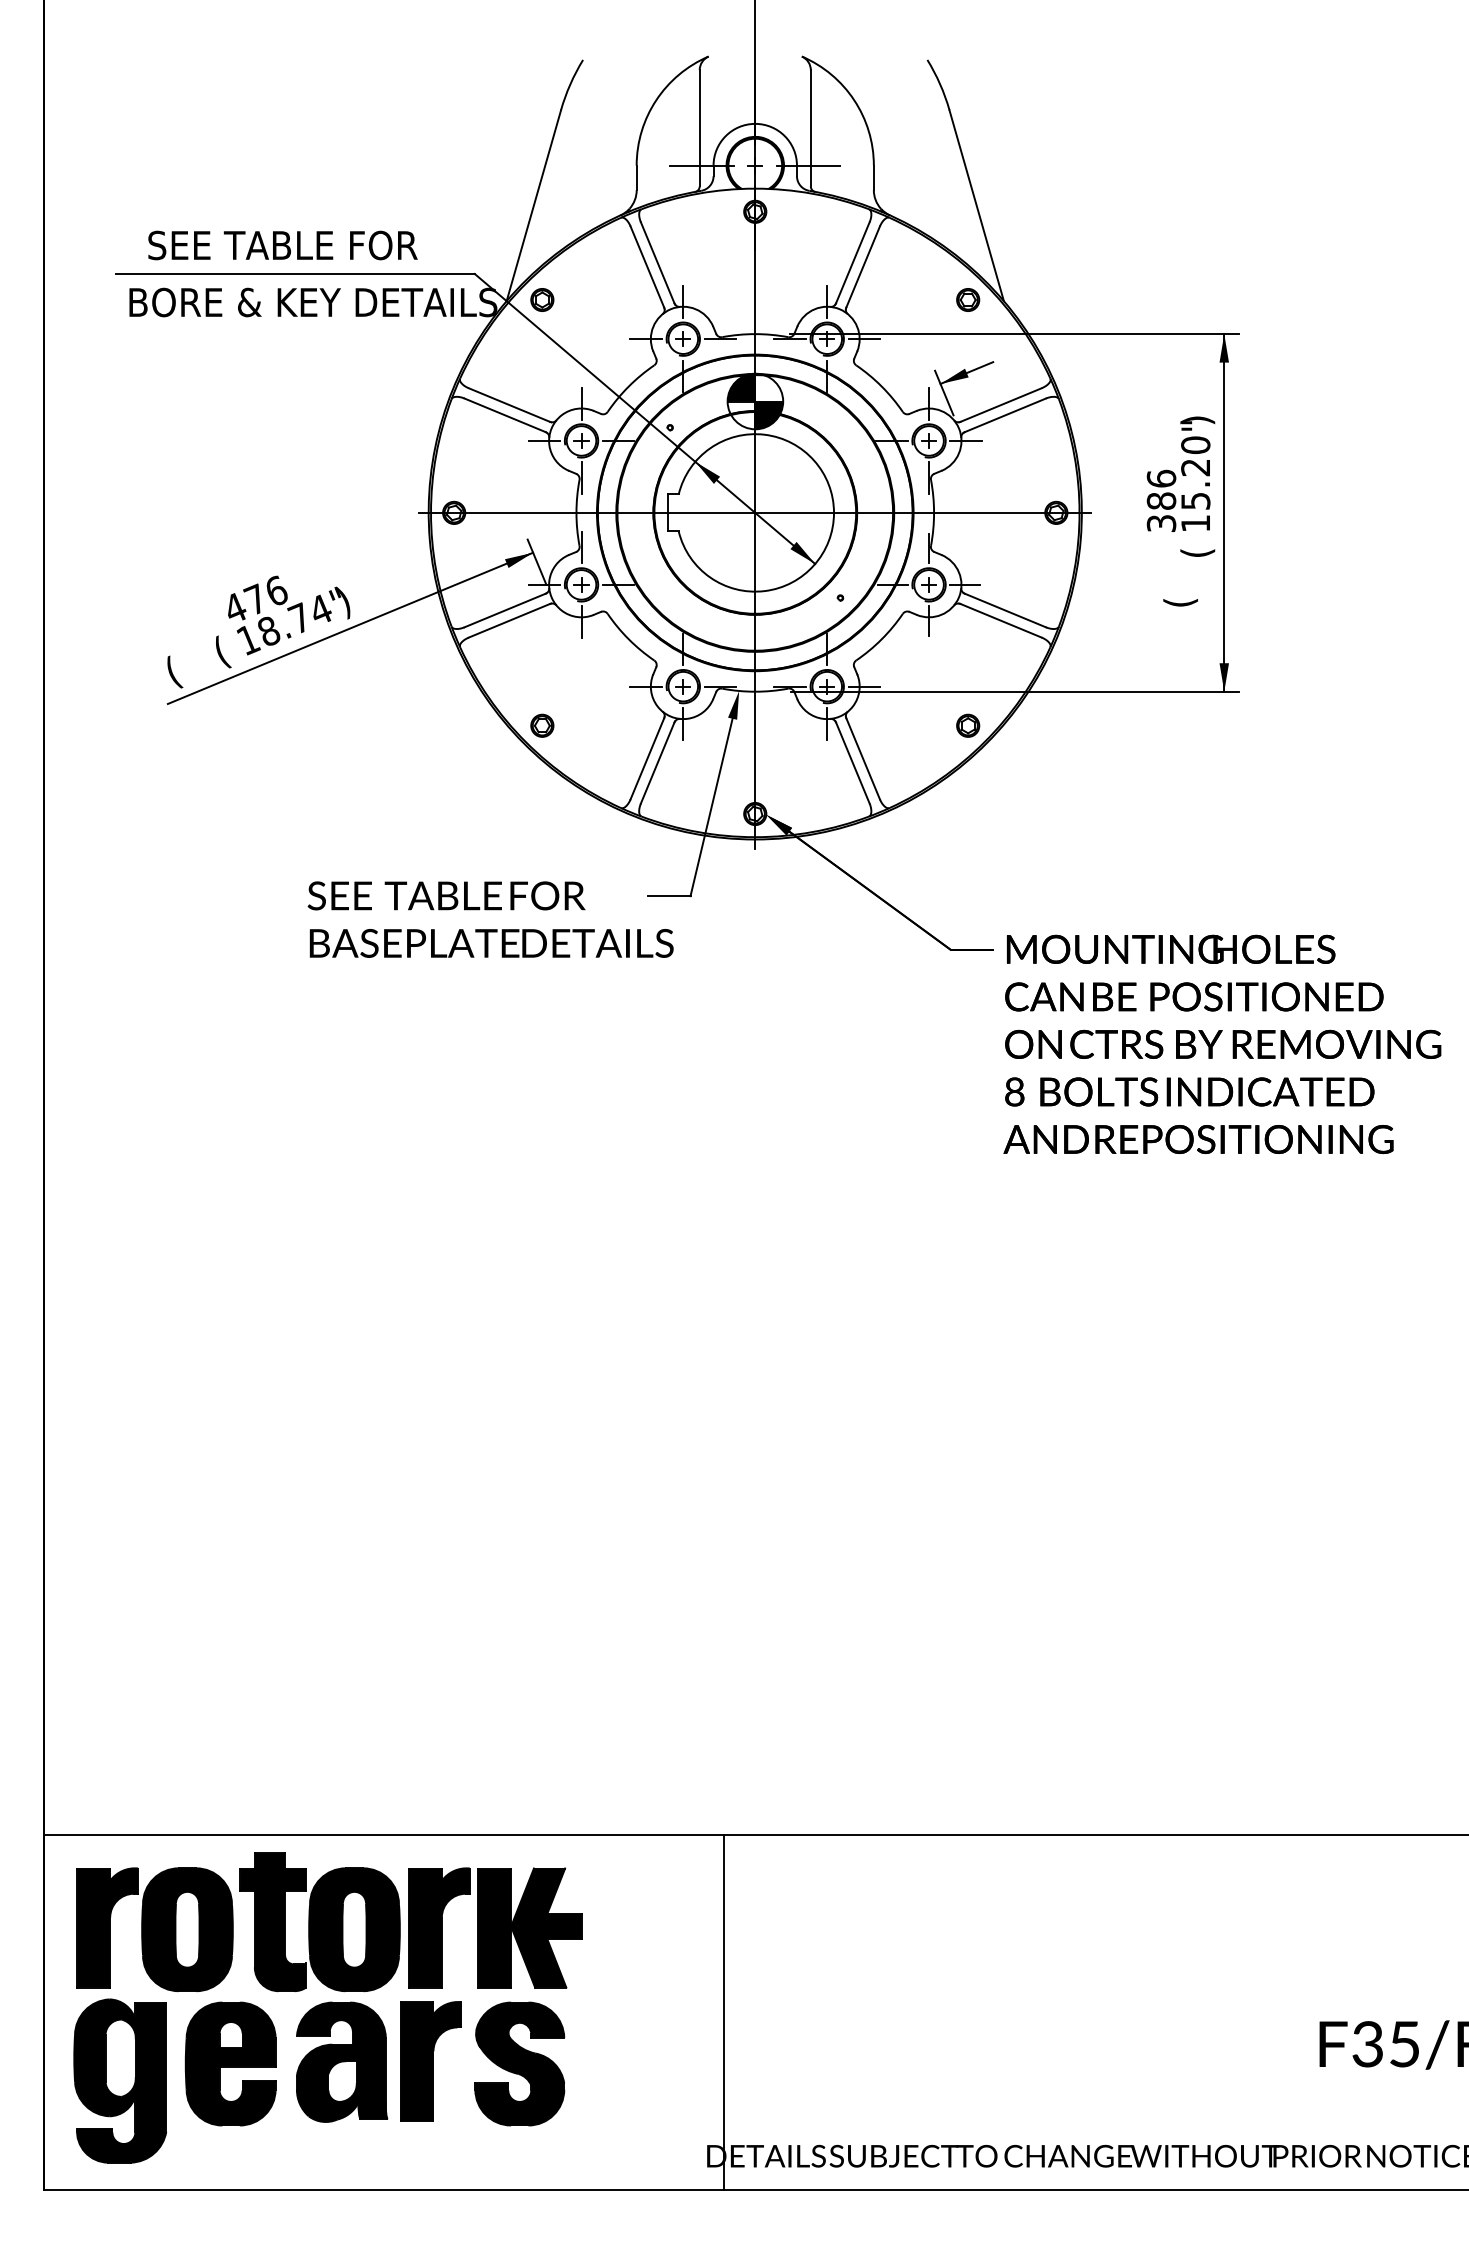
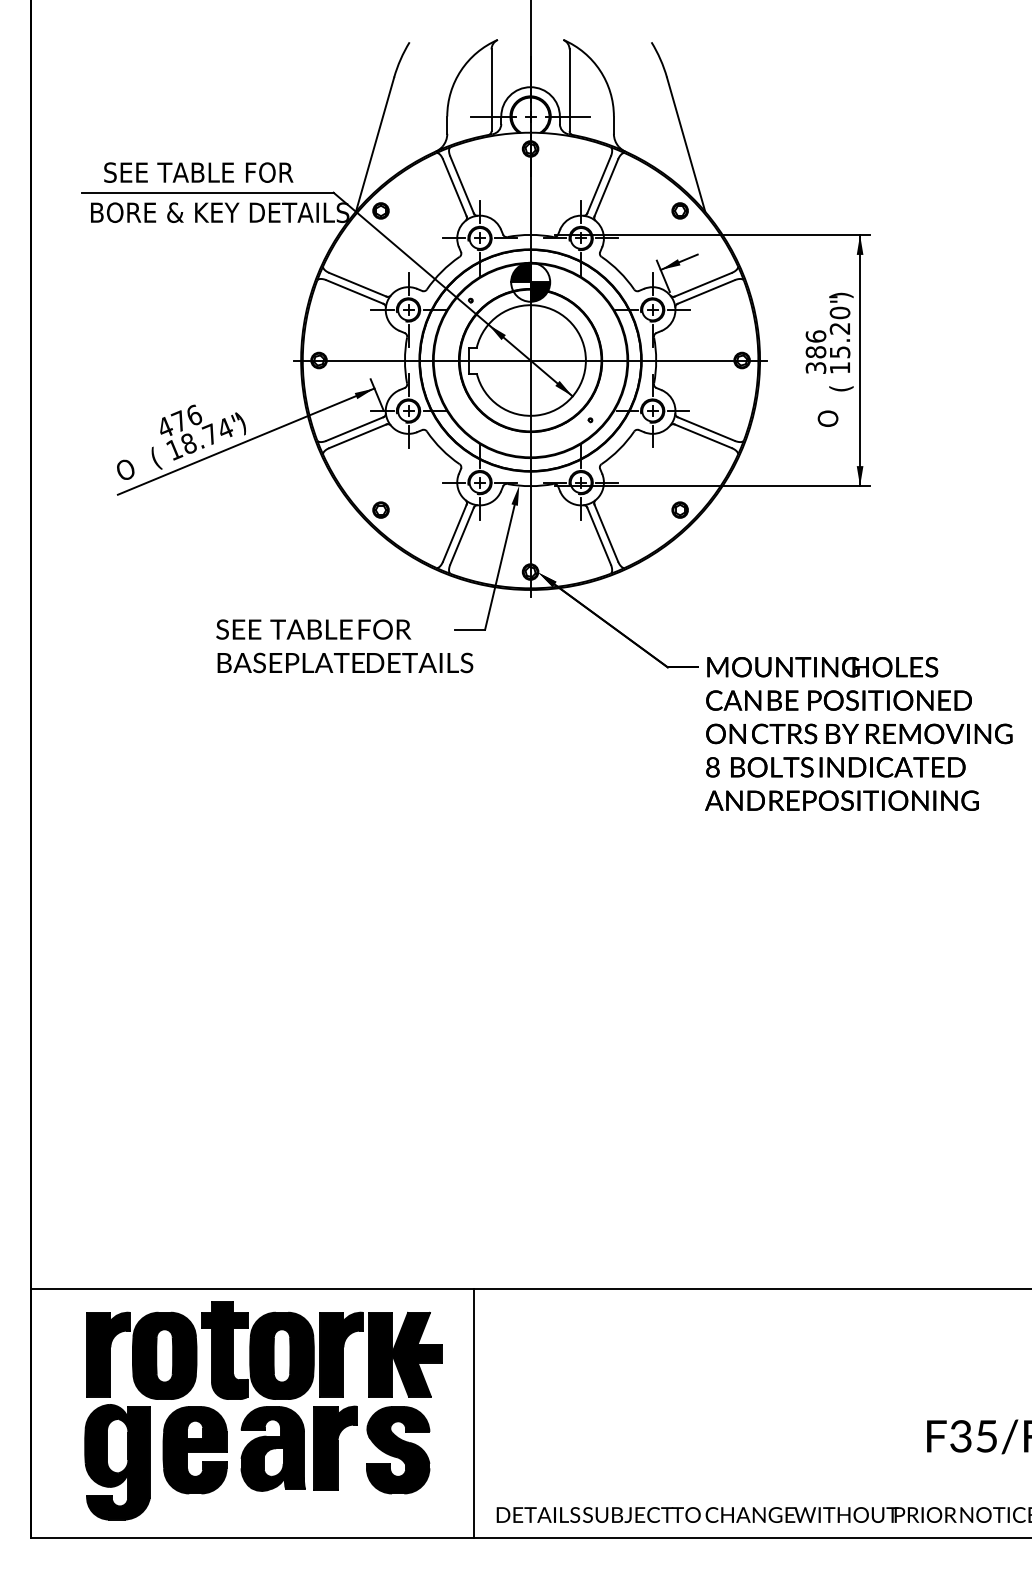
text: (1180, 595) -> (829, 418), ( -> O
text: (178, 670) -> (125, 471), ( -> O
part: (328, 2007) -> (263, 1410), moved
line: (723, 2011) -> (473, 1413), moved

